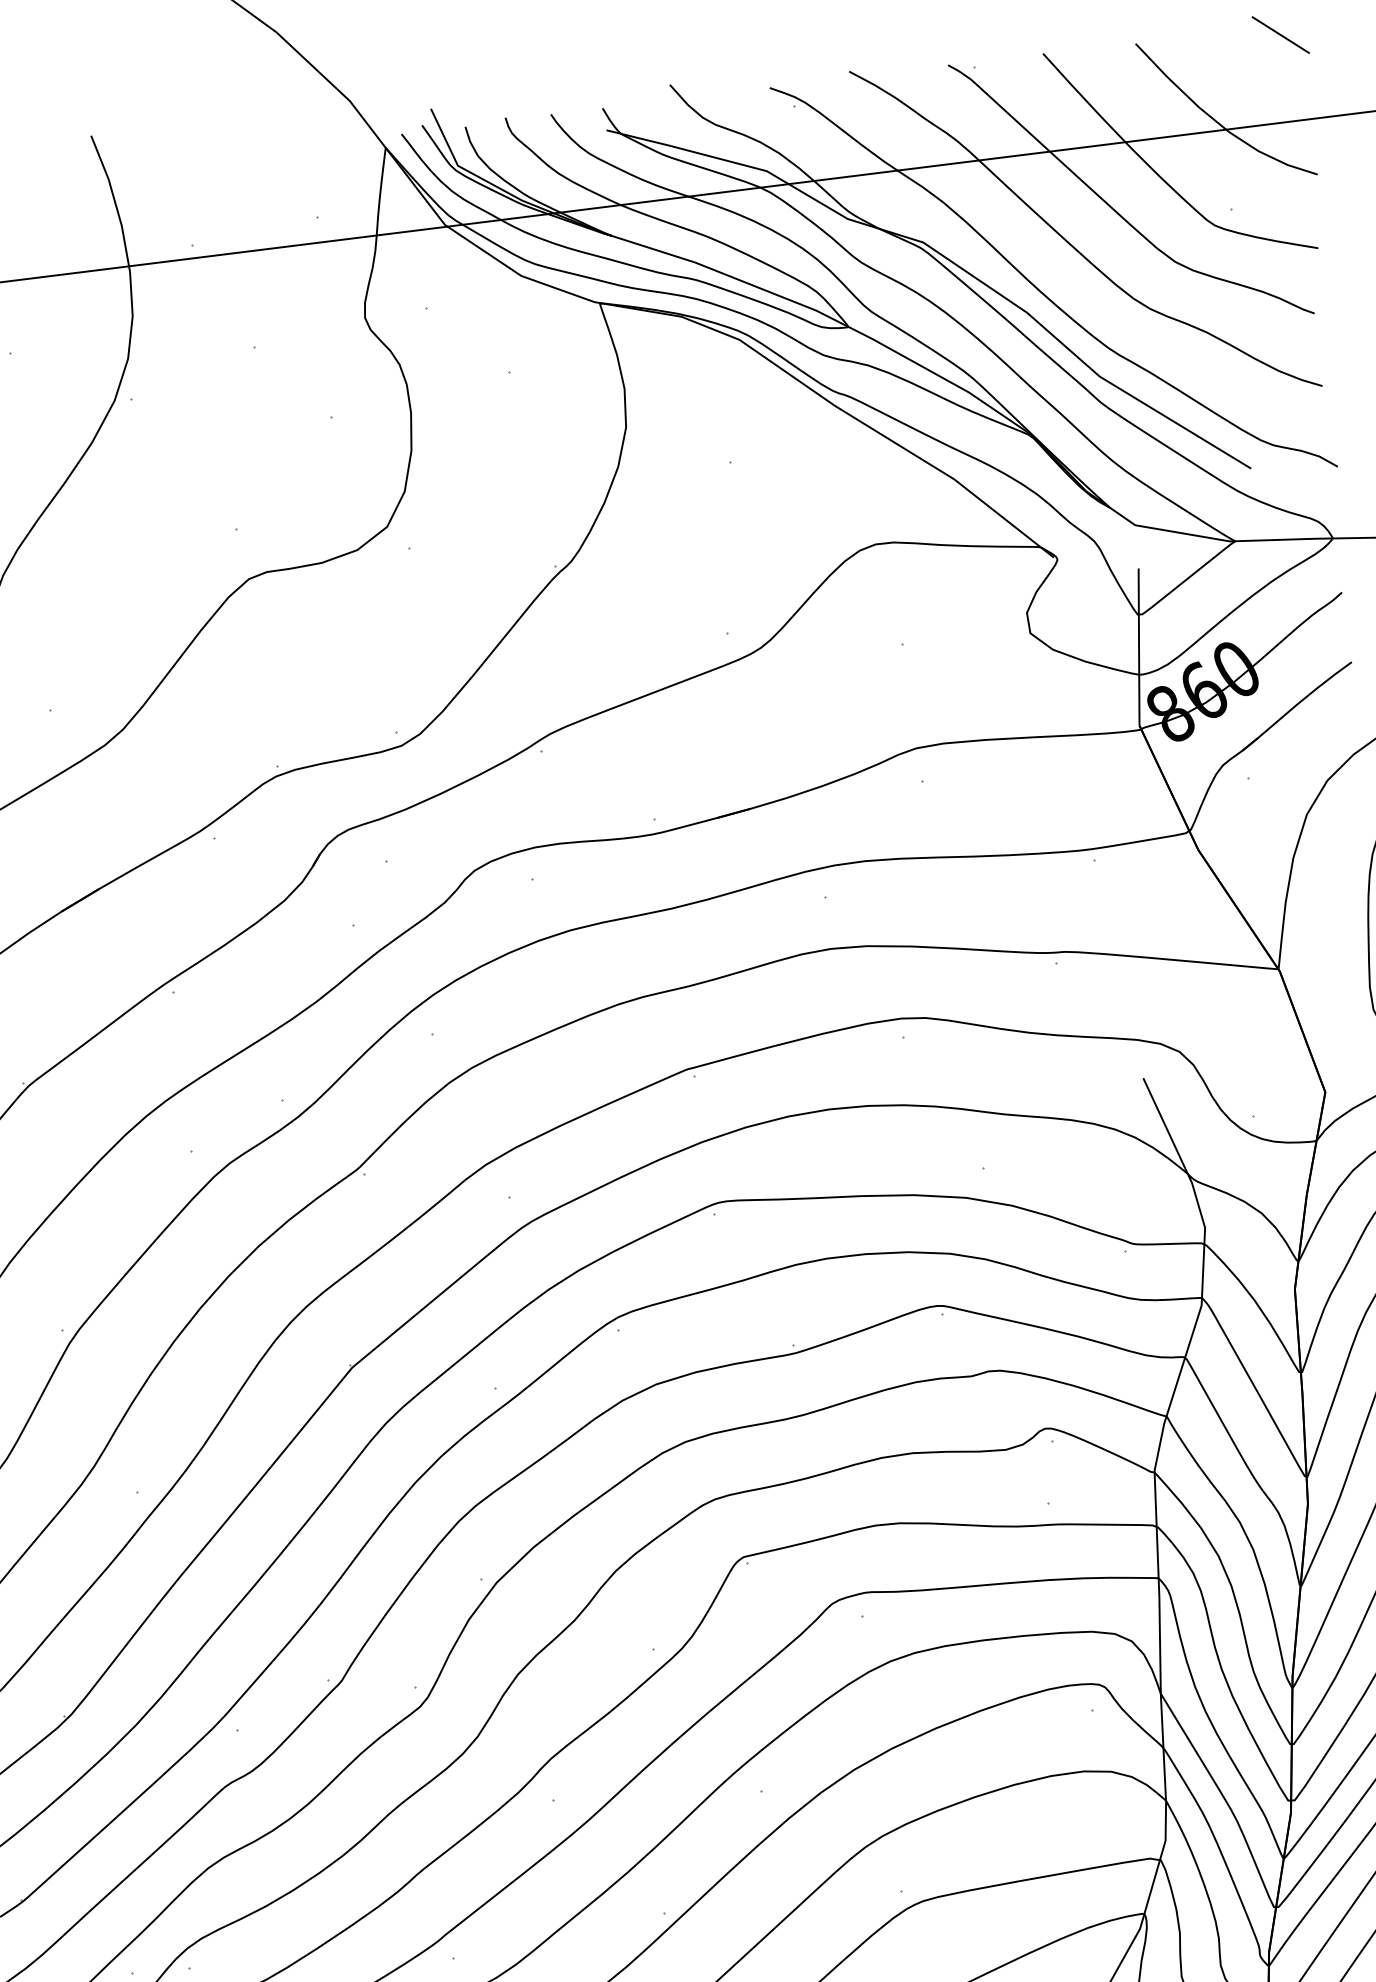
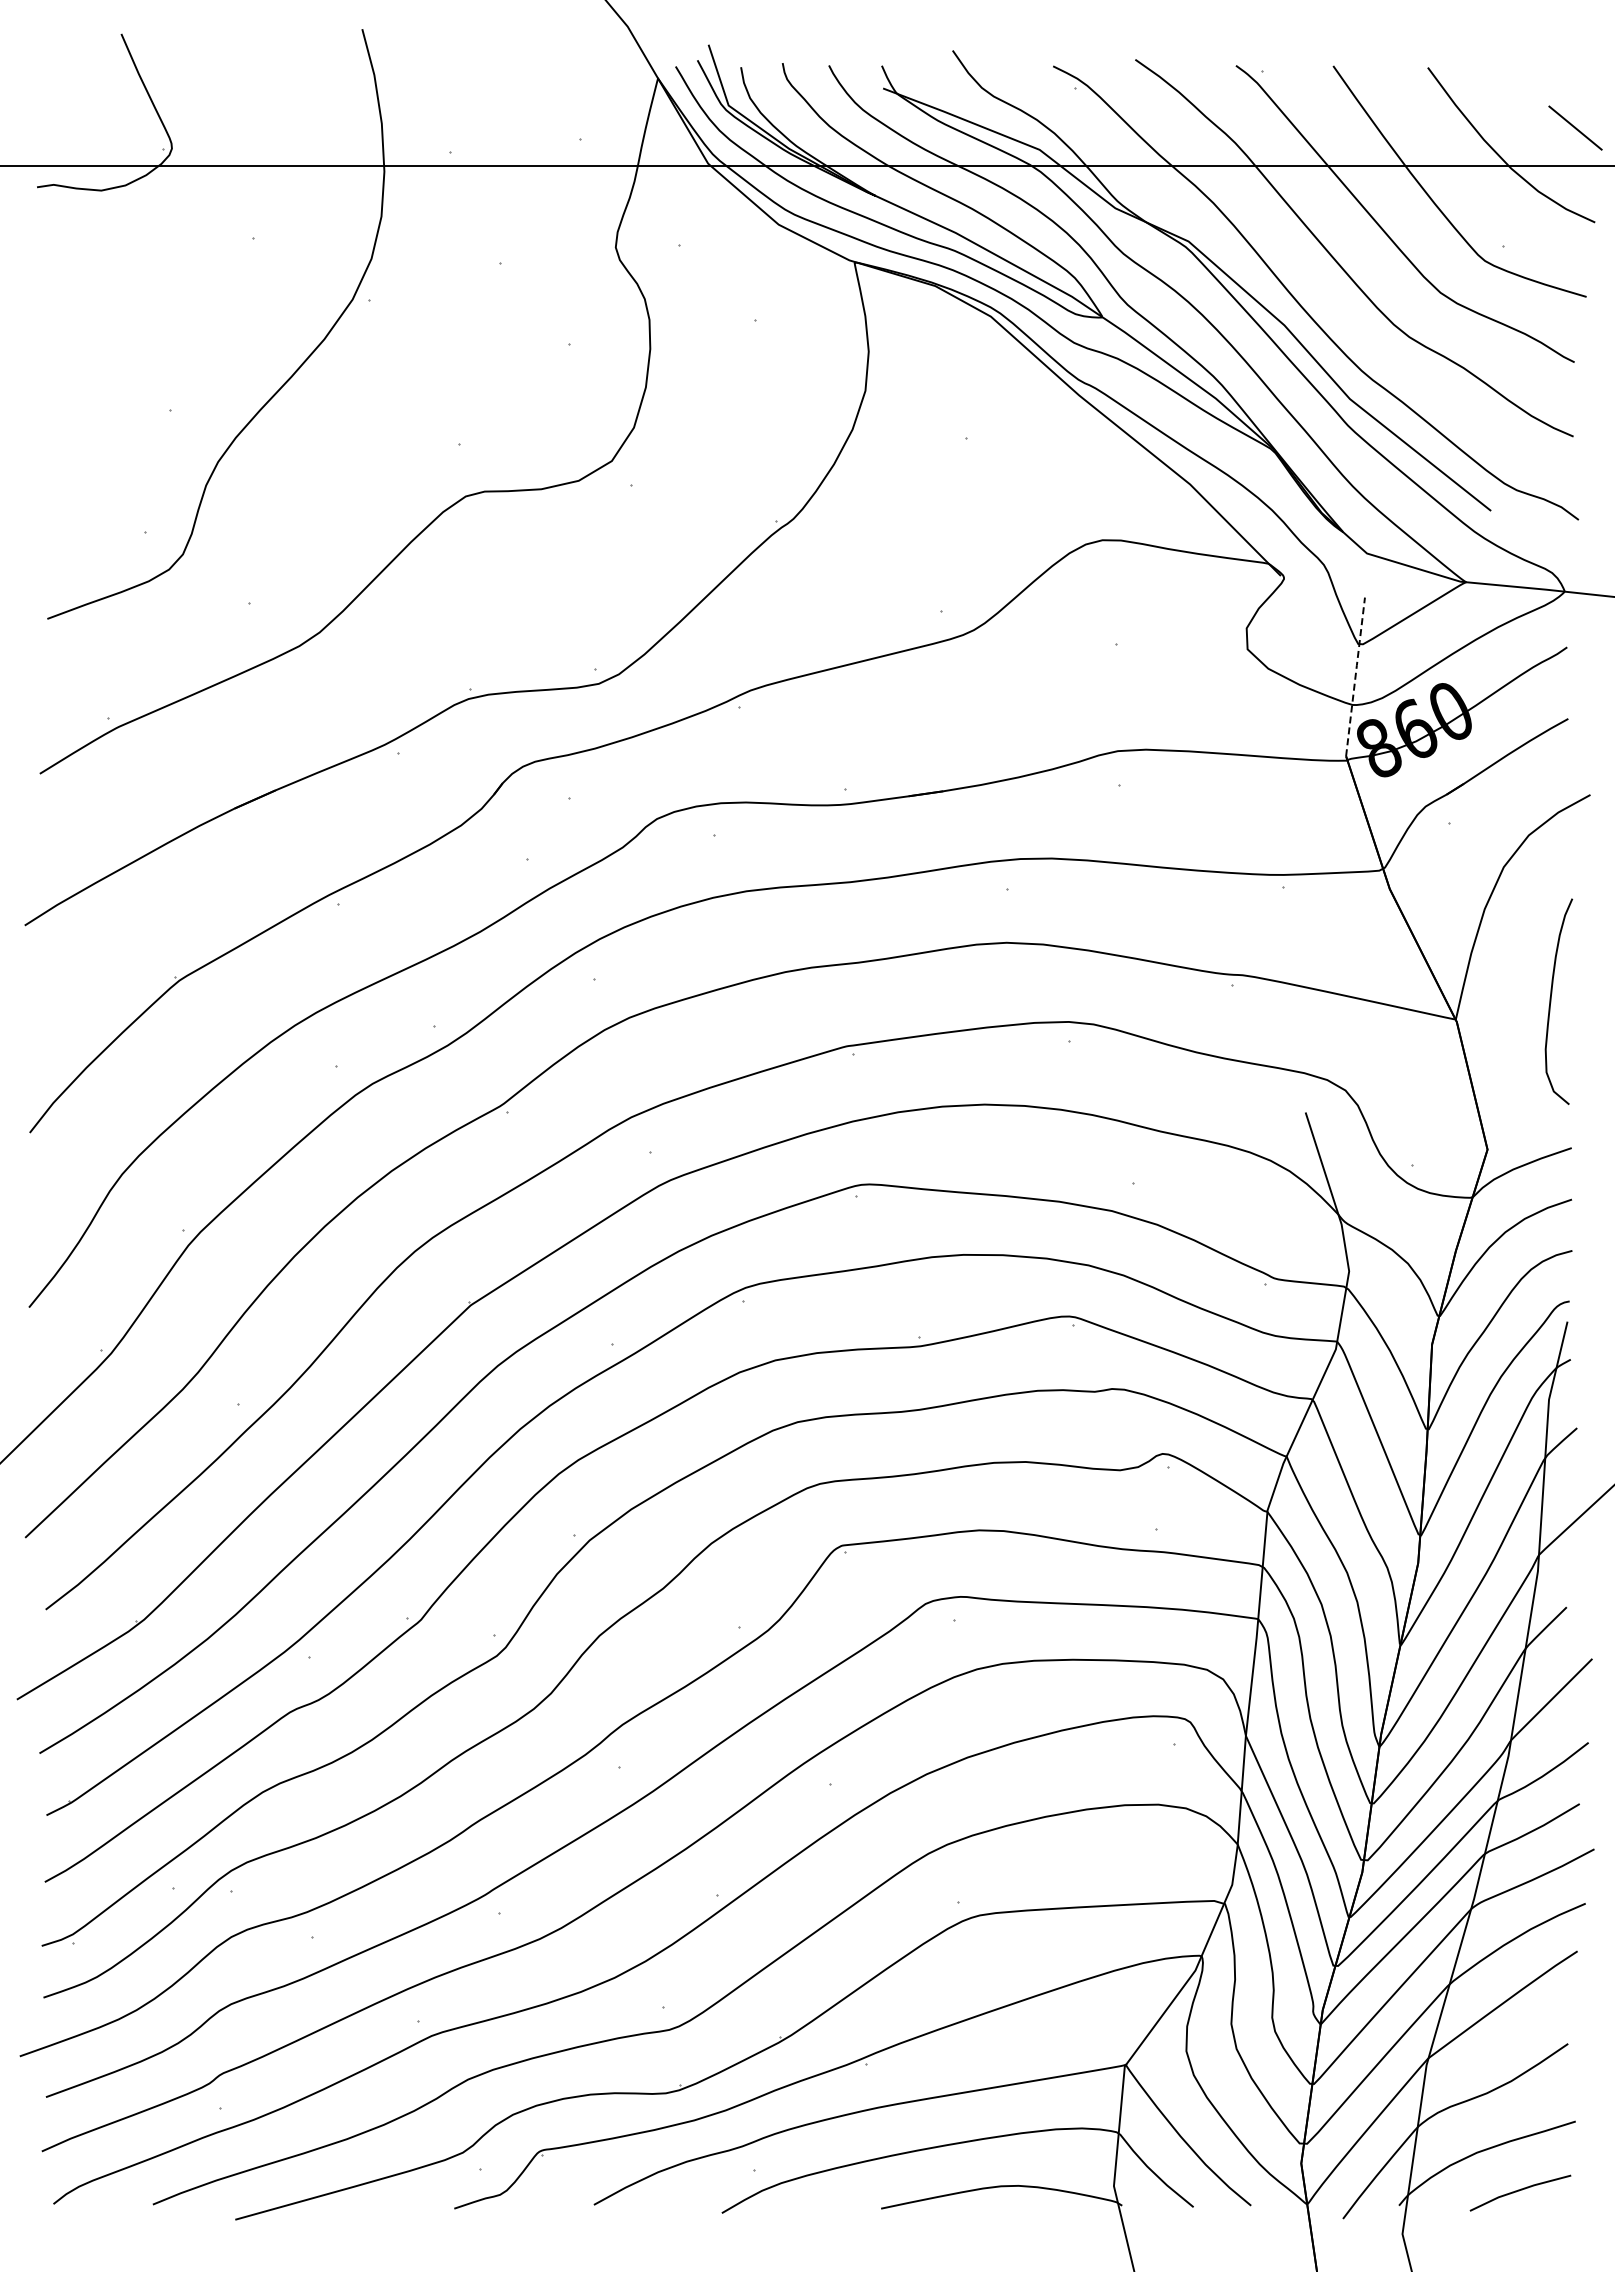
line: (1280, 34) -> (1575, 127), moved
line: (1138, 646) -> (1355, 676), solid -> dashed

